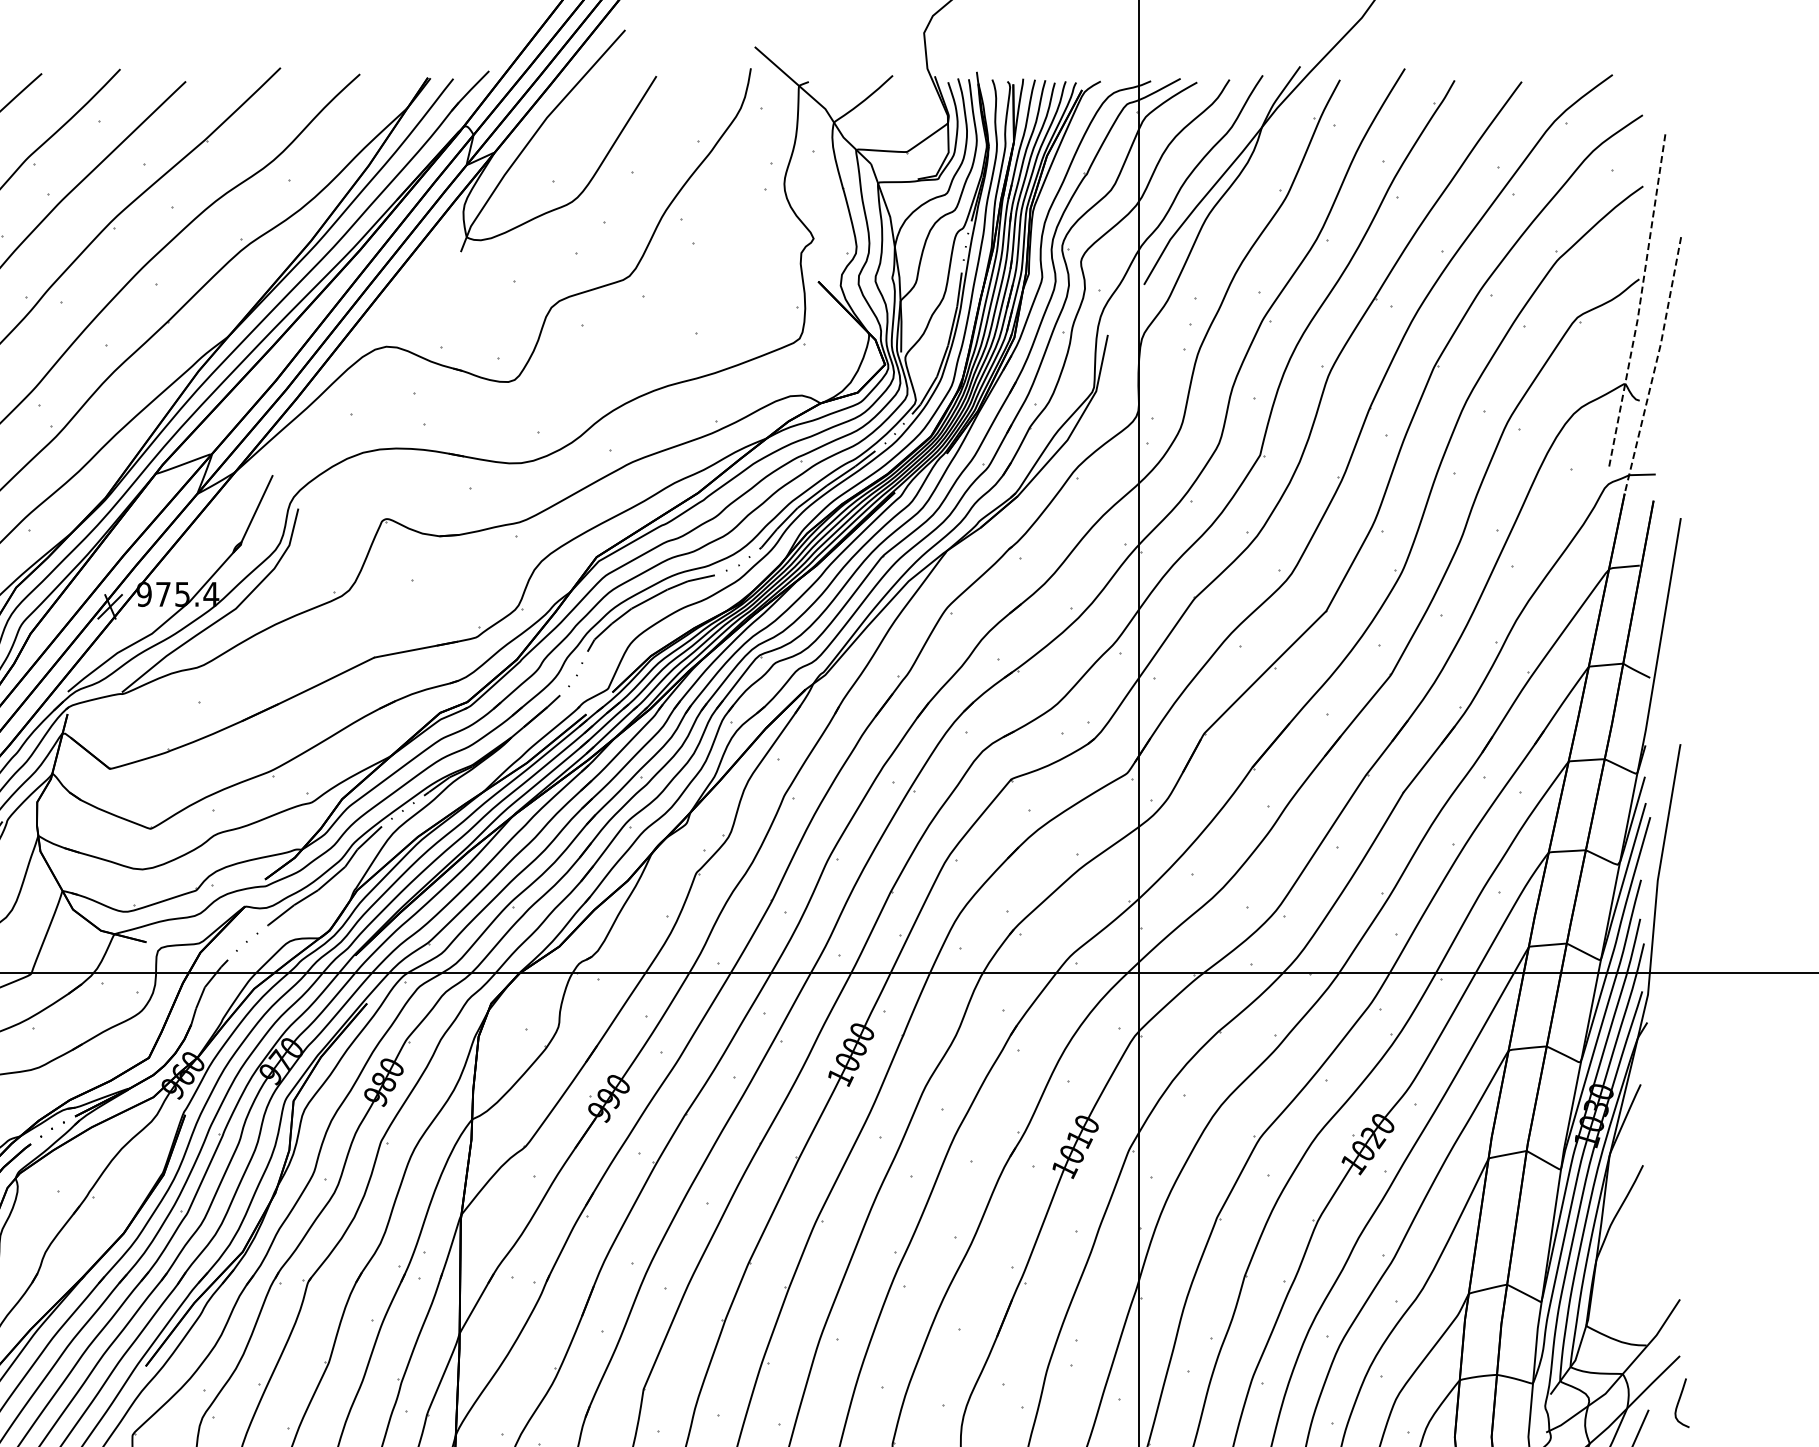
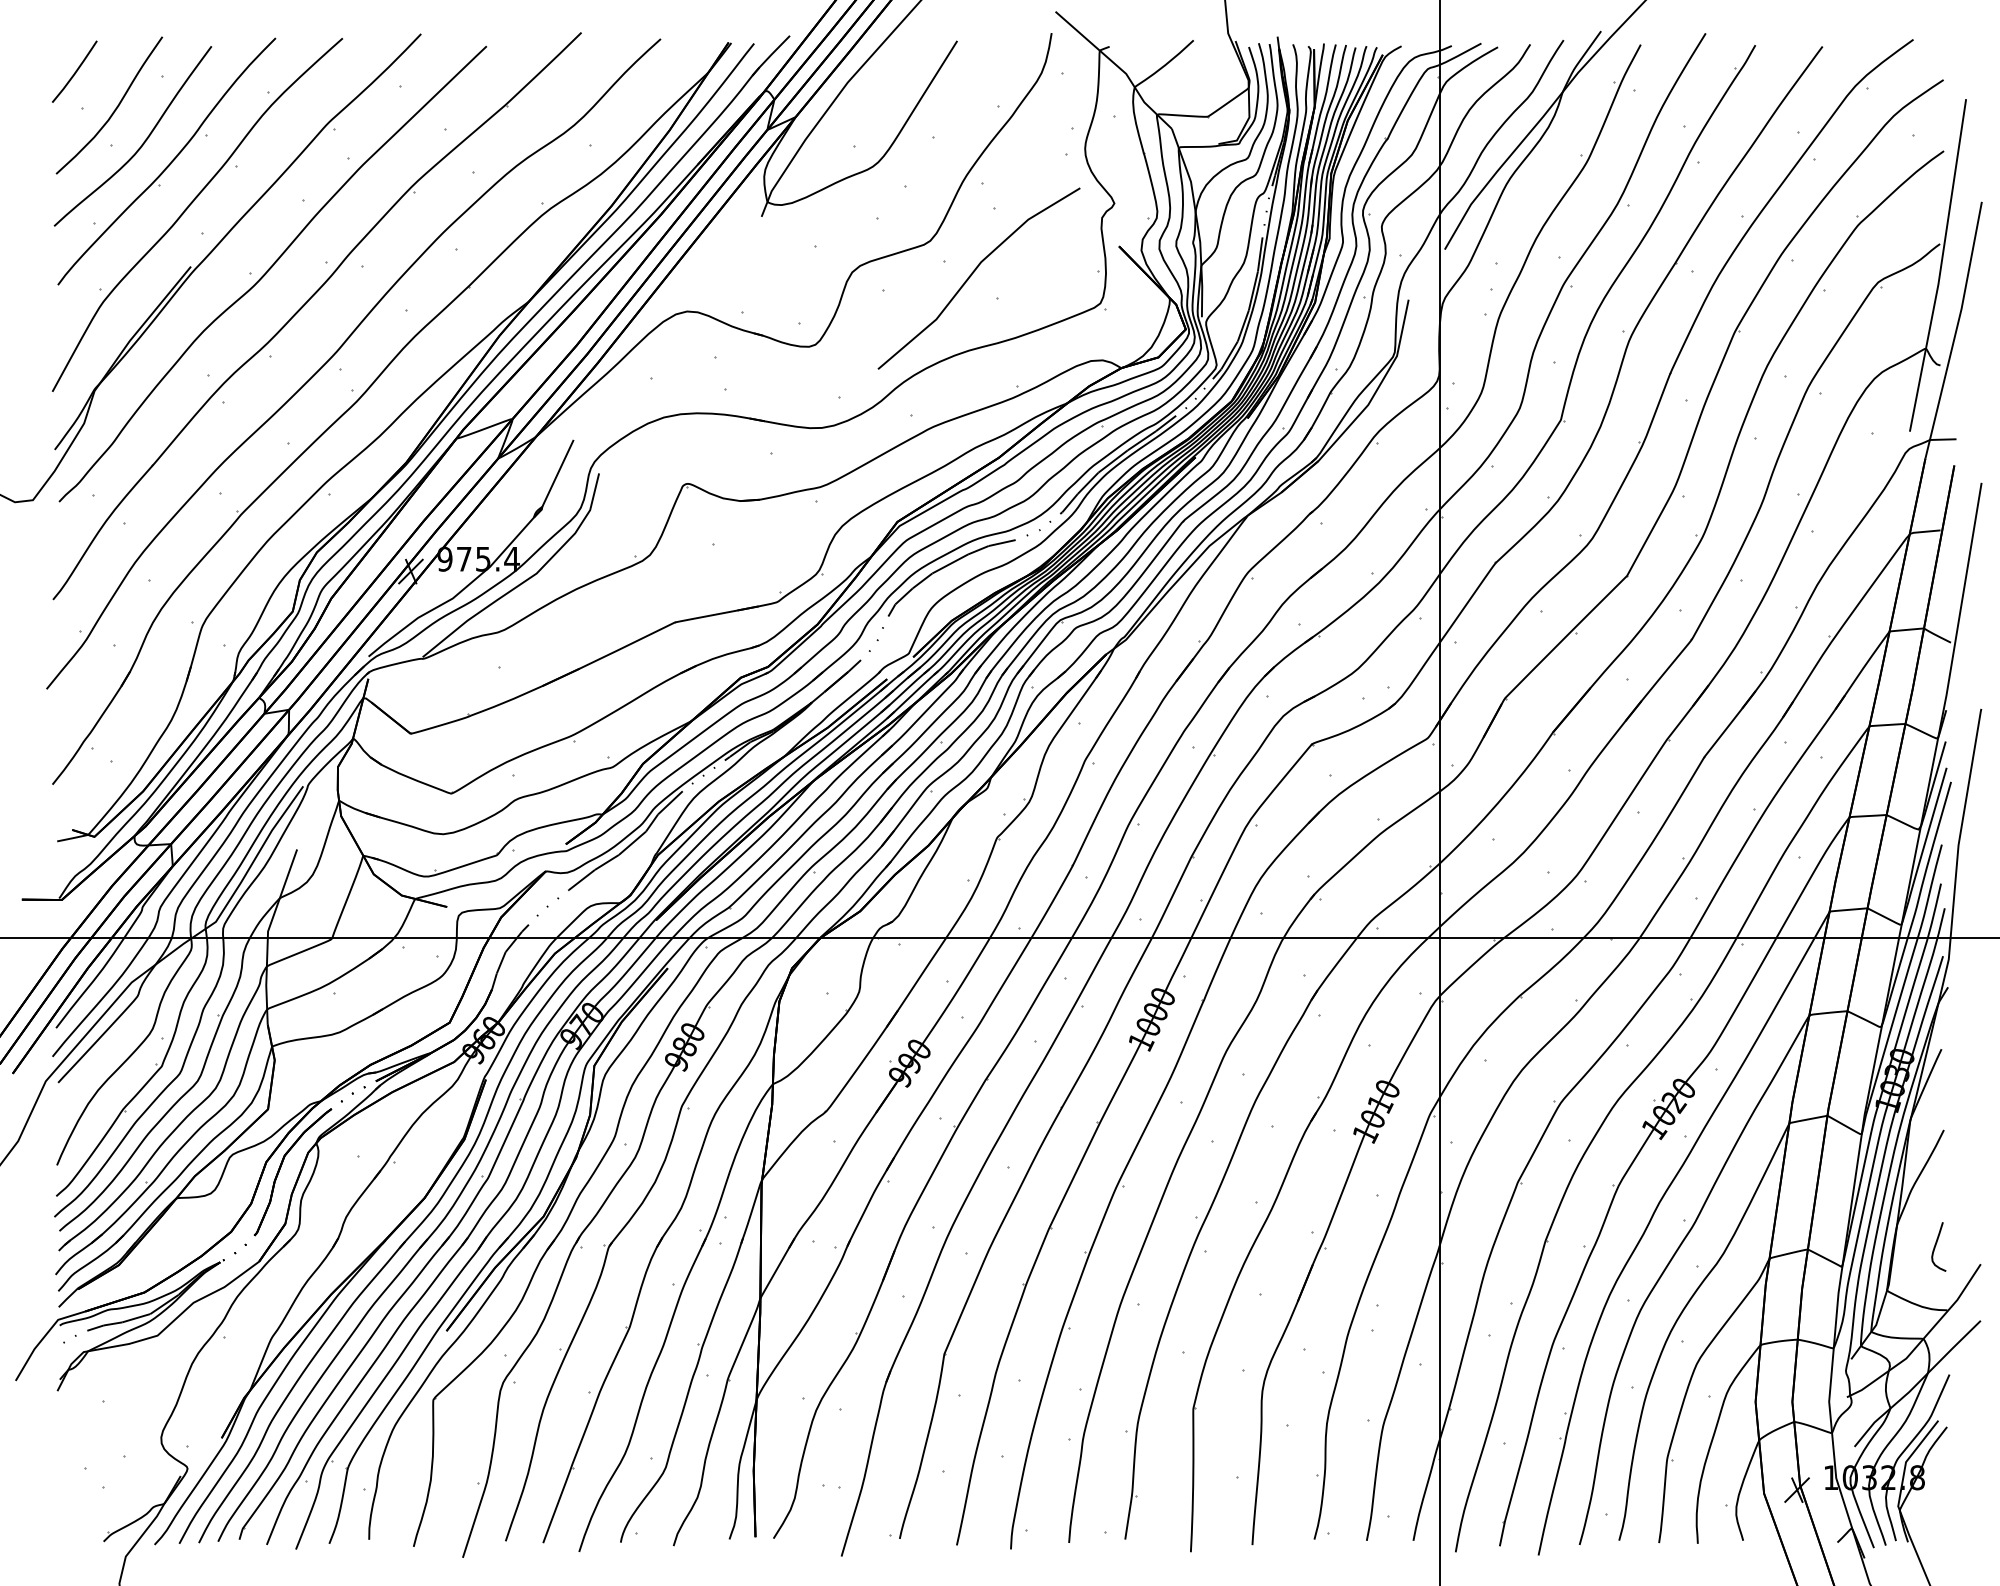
line: (1640, 301) -> (1941, 266), dashed -> solid
line: (672, 308) -> (973, 273), added
line: (1655, 365) -> (1956, 330), dashed -> solid
curve: (1679, 1401) -> (1936, 1245), moved

